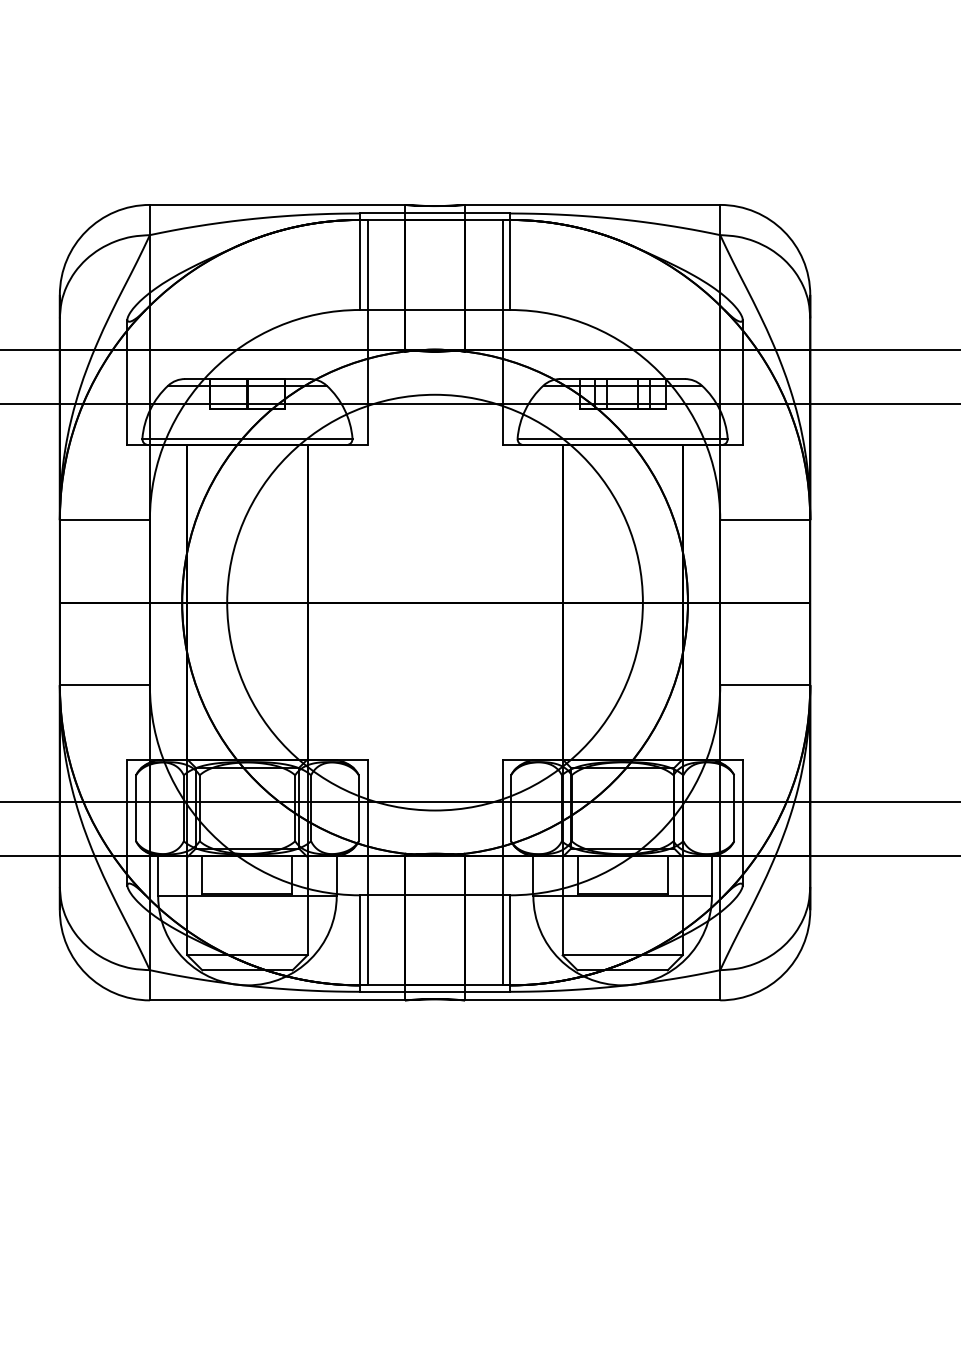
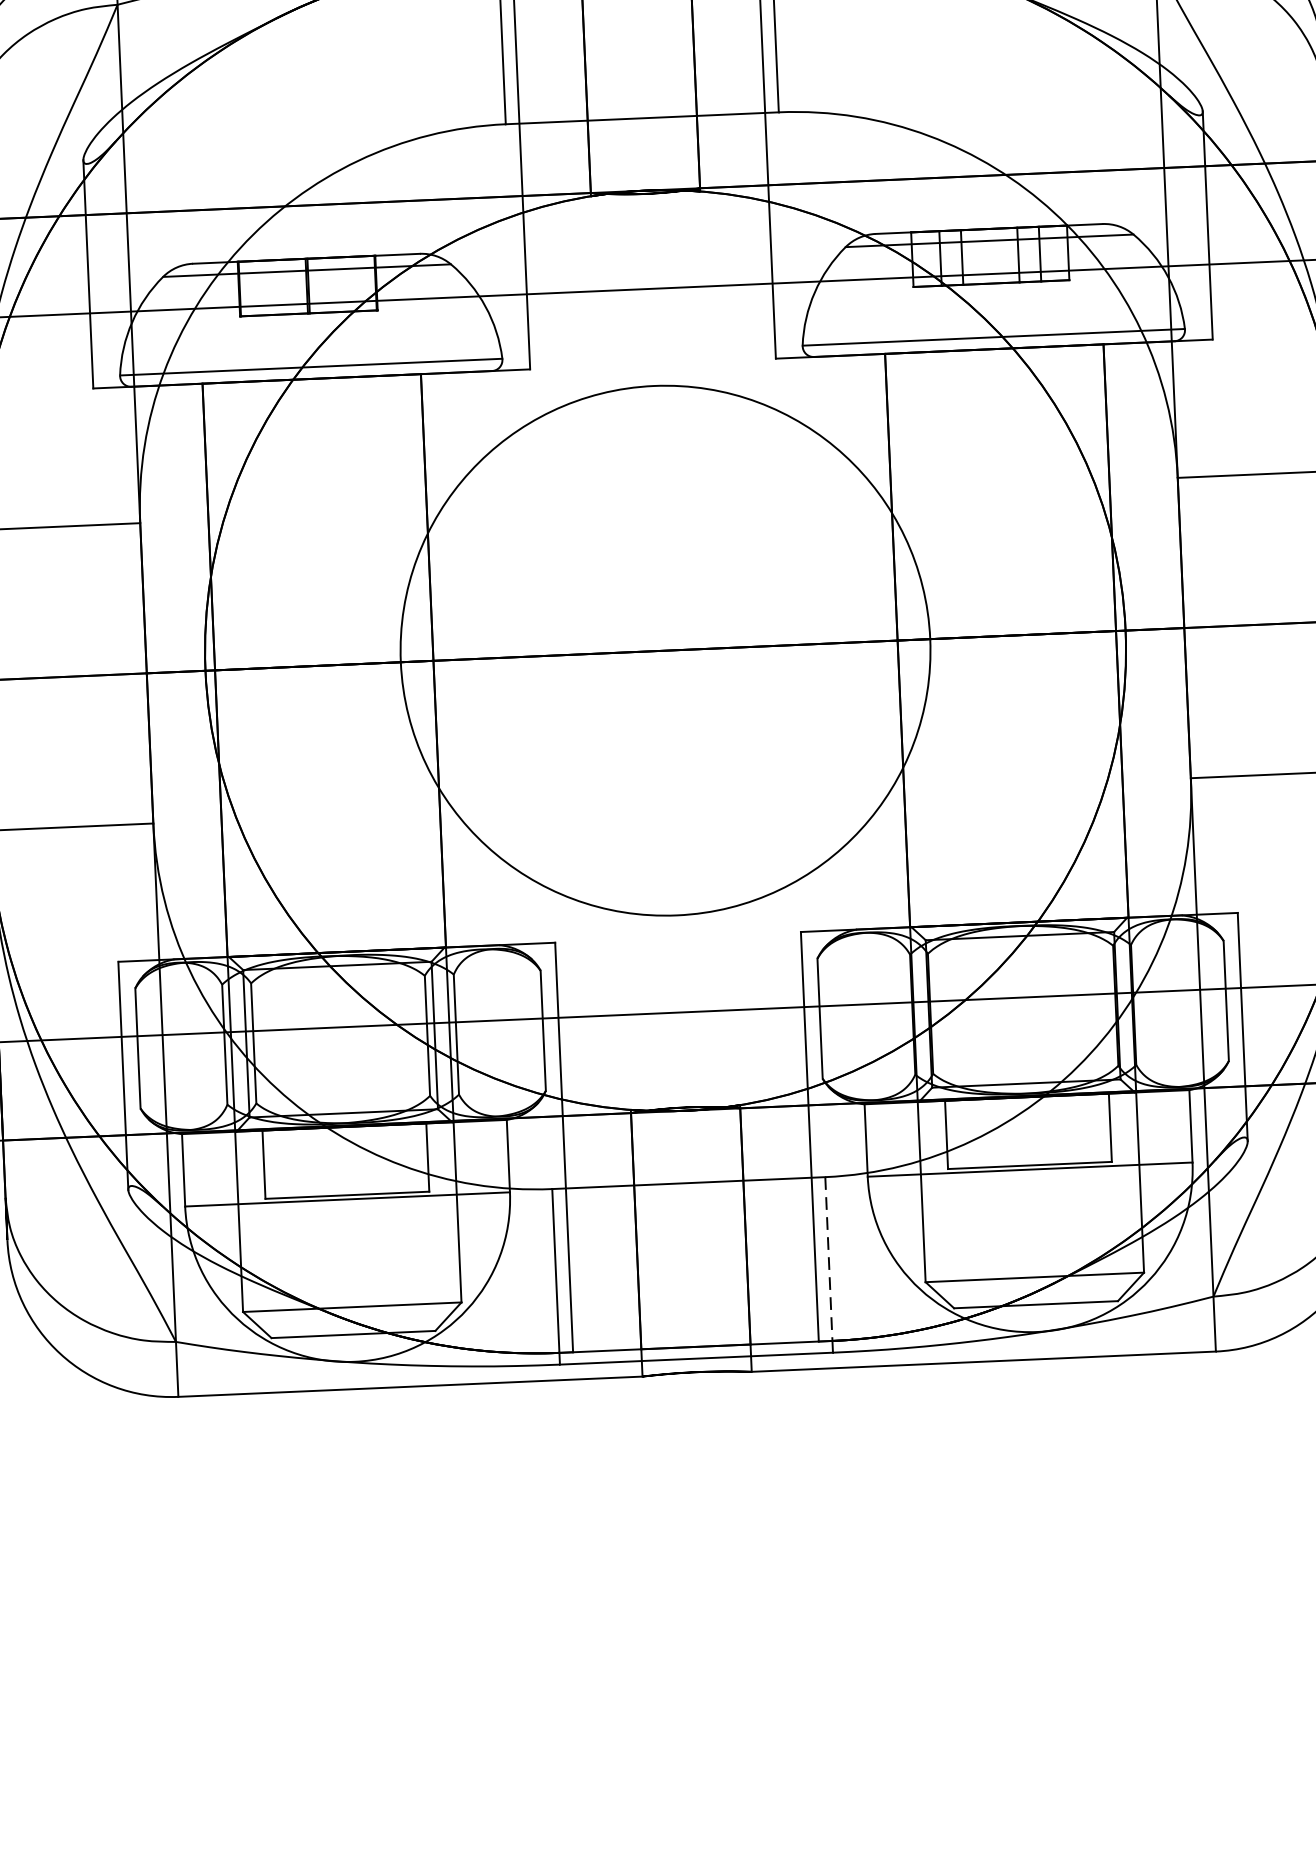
circle: (434, 602) -> (664, 650), size x0.7
line: (510, 940) -> (829, 1259), solid -> dashed

